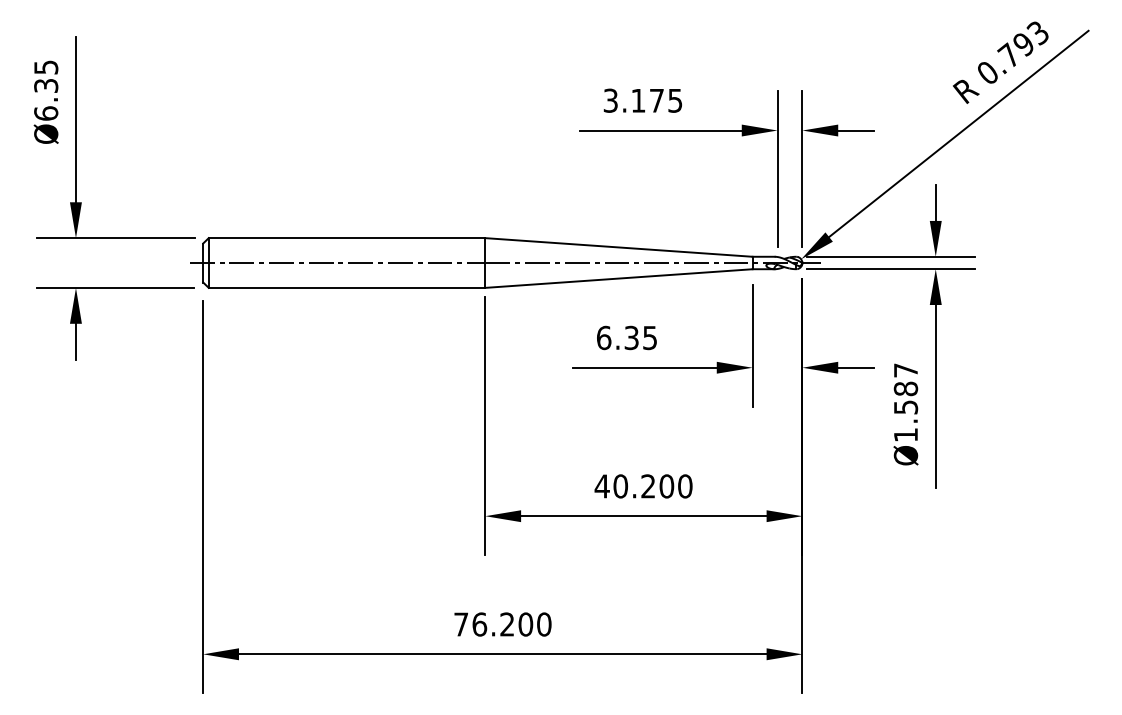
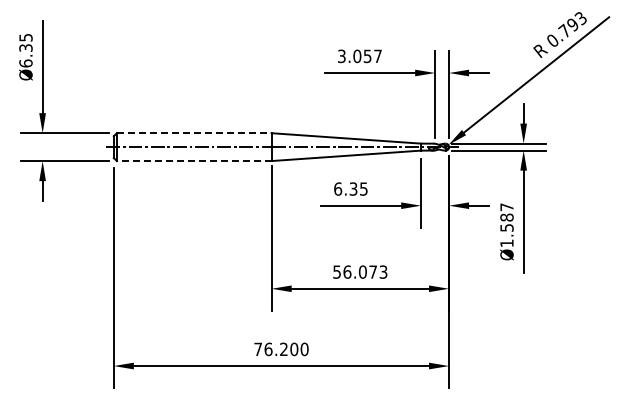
text: (656, 101) -> (367, 56), 3.175 -> 3.057
line: (347, 238) -> (194, 133), solid -> dashed
line: (345, 288) -> (193, 161), solid -> dashed
text: (642, 485) -> (359, 271), 40.200 -> 56.073

